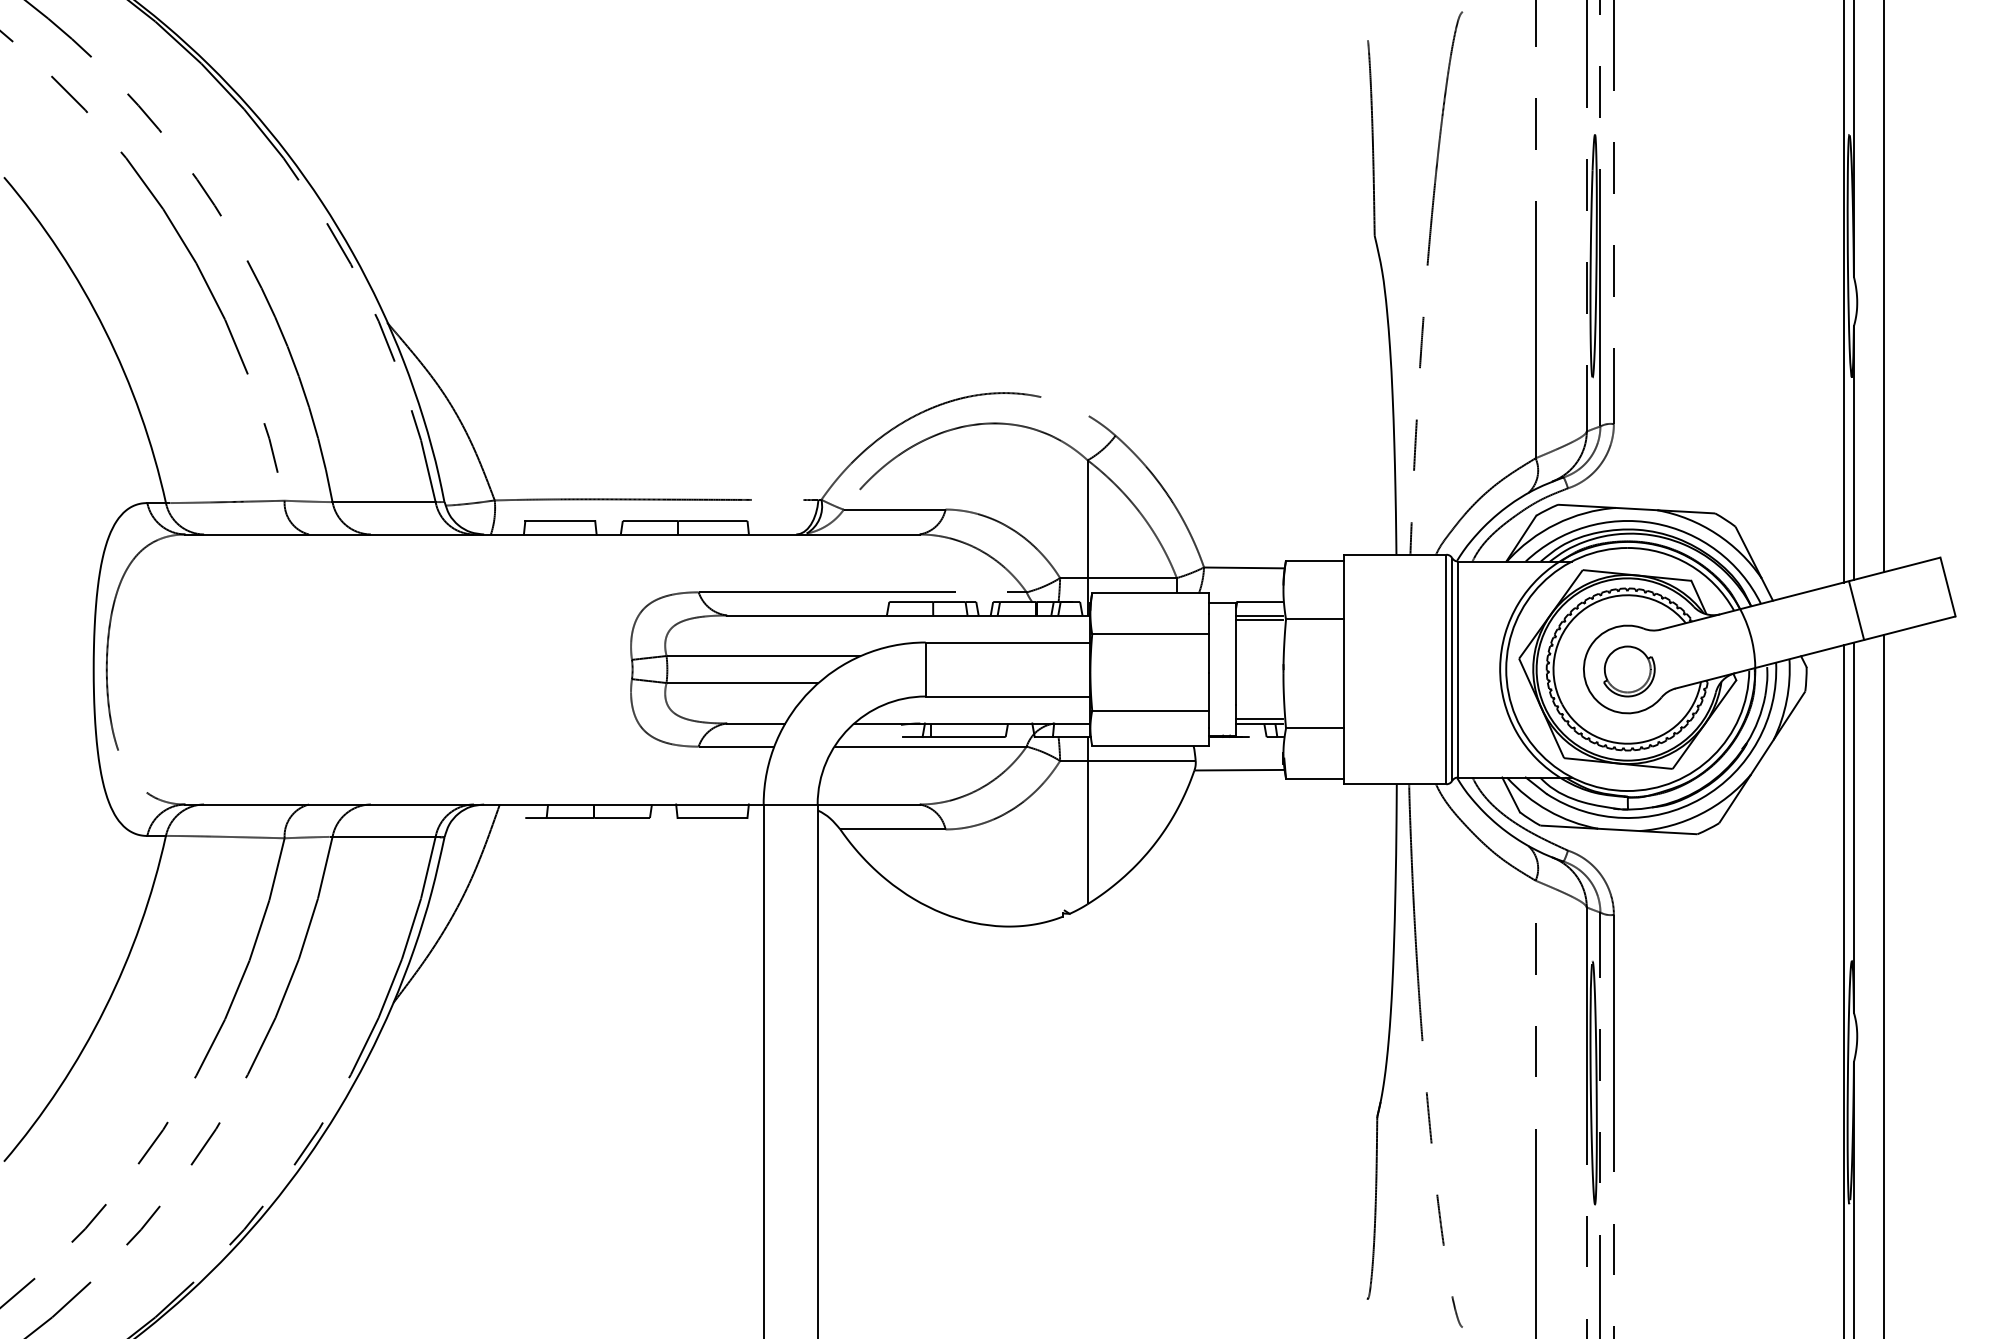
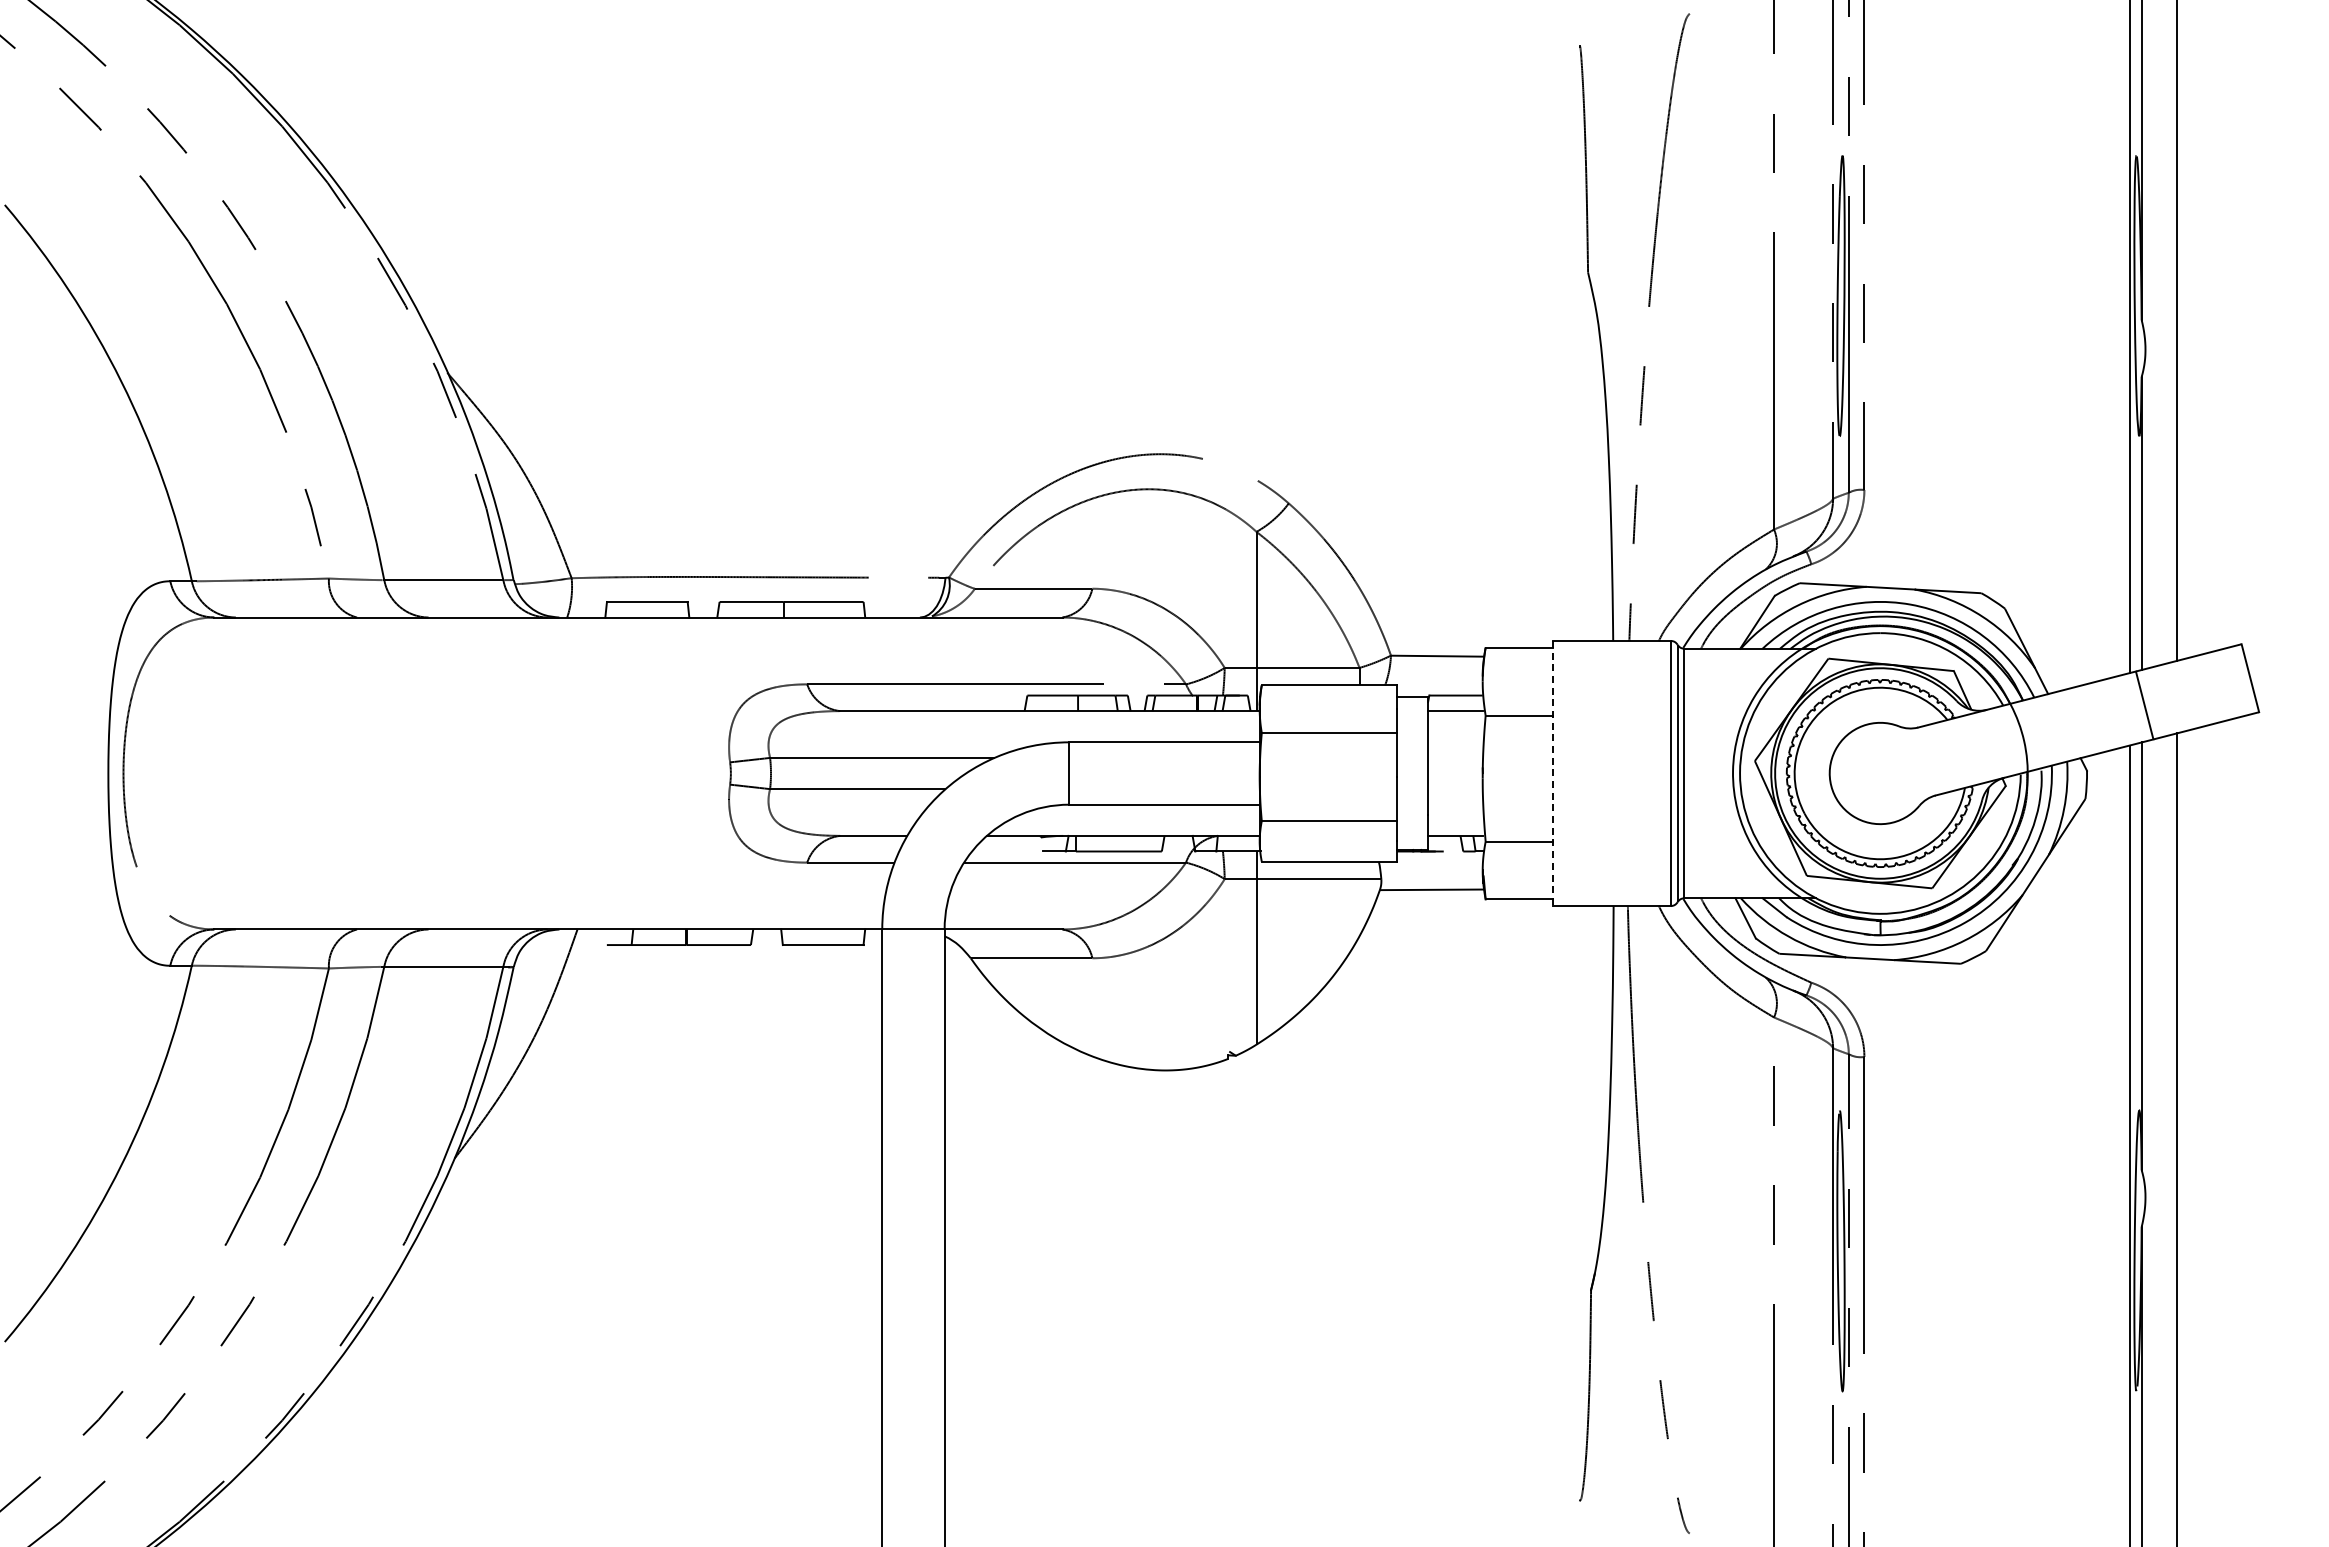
line: (1259, 619) -> (1455, 715), removed
line: (1343, 669) -> (1552, 773), solid -> dashed
part: (1629, 671) -> (1882, 775), removed
line: (1259, 719) -> (1455, 831), removed

